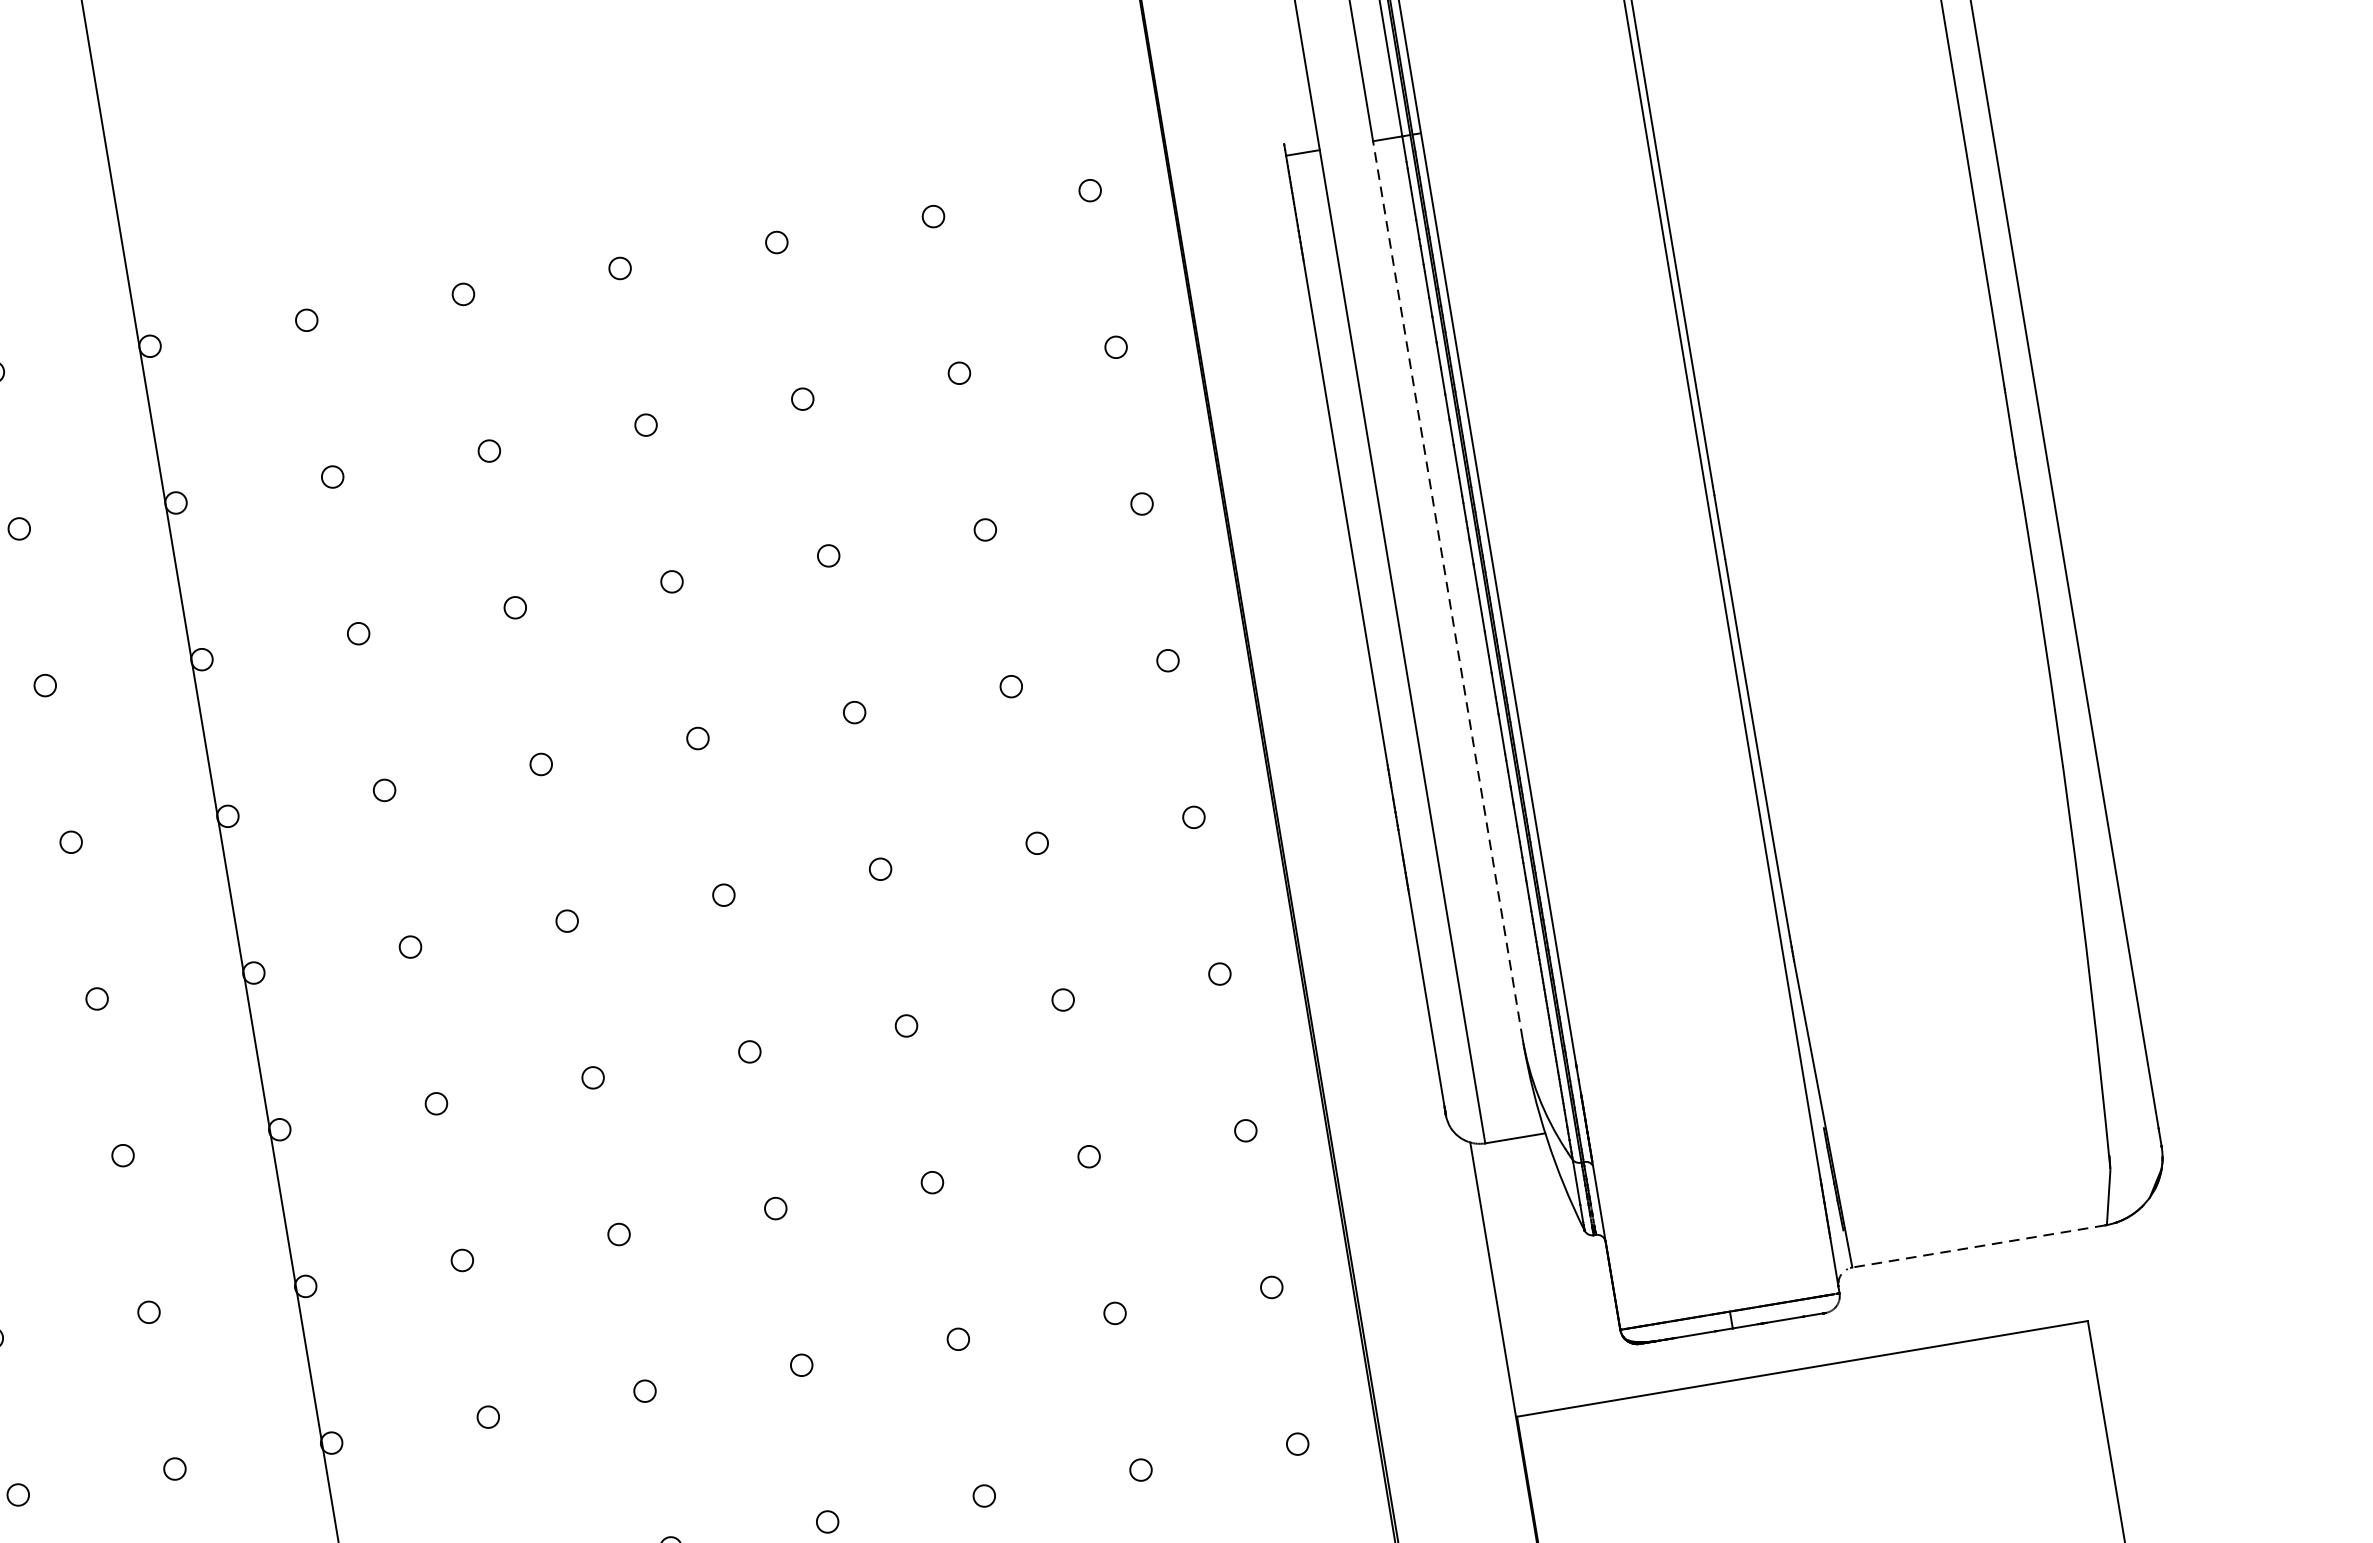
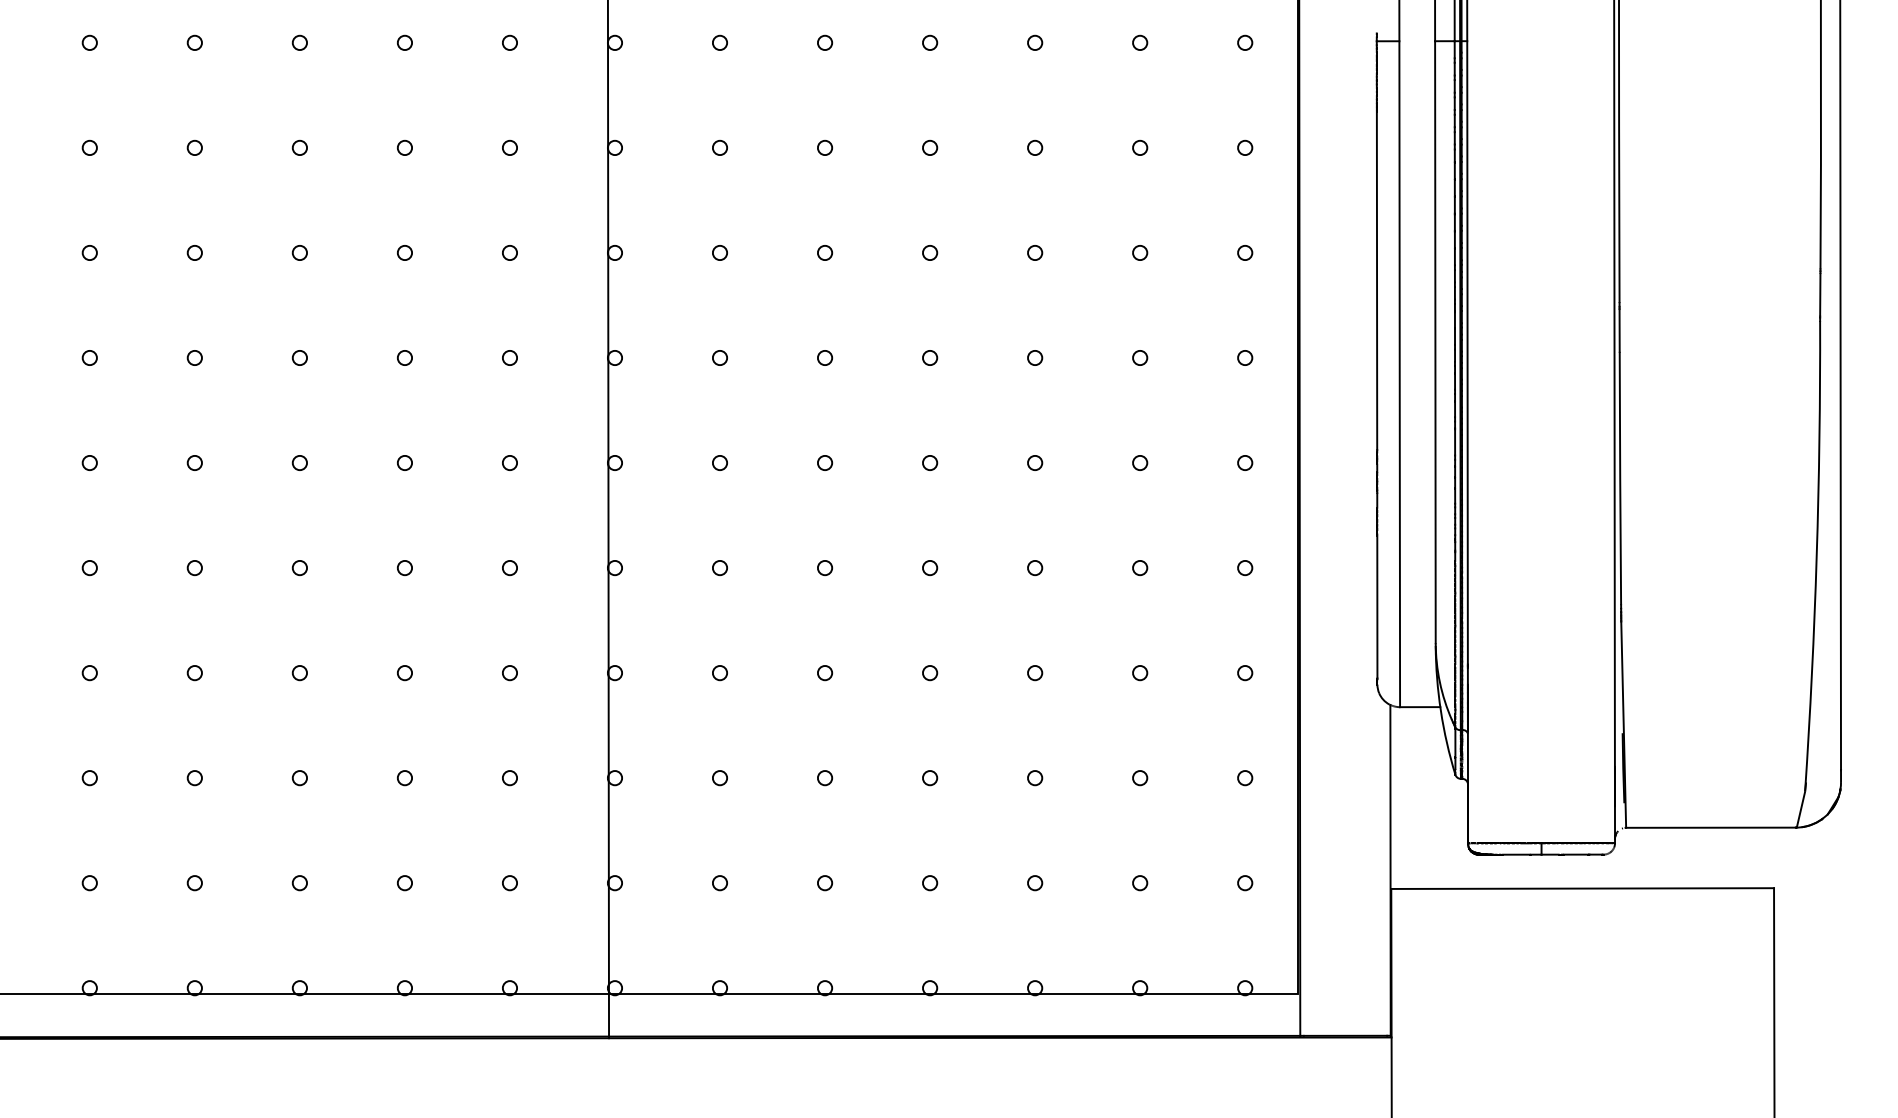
line: (1447, 589) -> (1435, 341), dashed -> solid
line: (1979, 1245) -> (1711, 827), dashed -> solid

